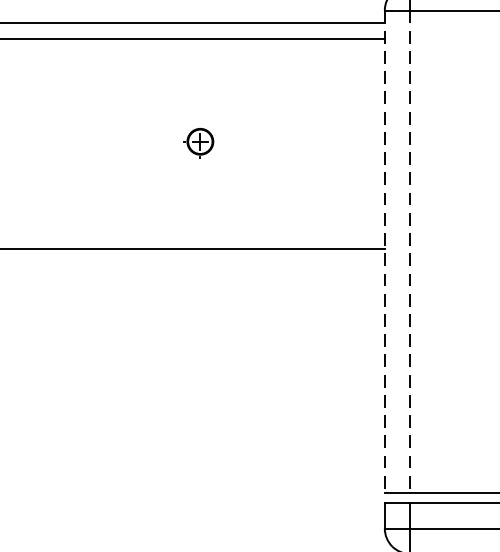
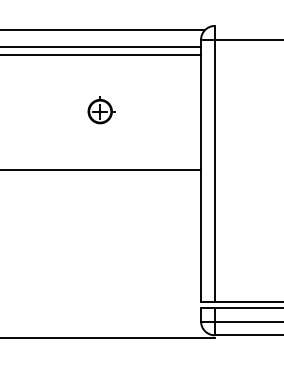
part: (201, 140) -> (101, 110), size x1.67
line: (385, 252) -> (201, 171), dashed -> solid
line: (409, 252) -> (214, 171), dashed -> solid

